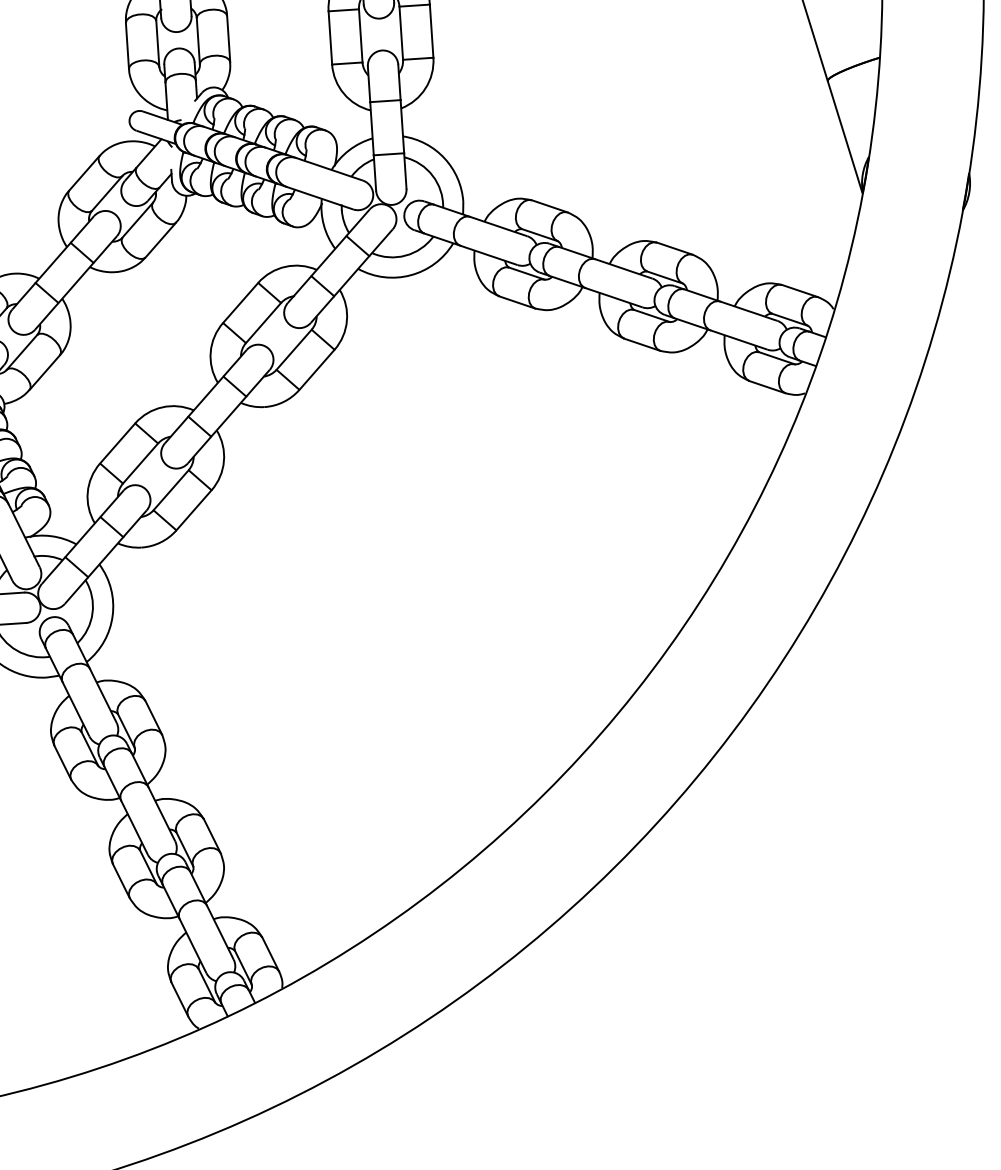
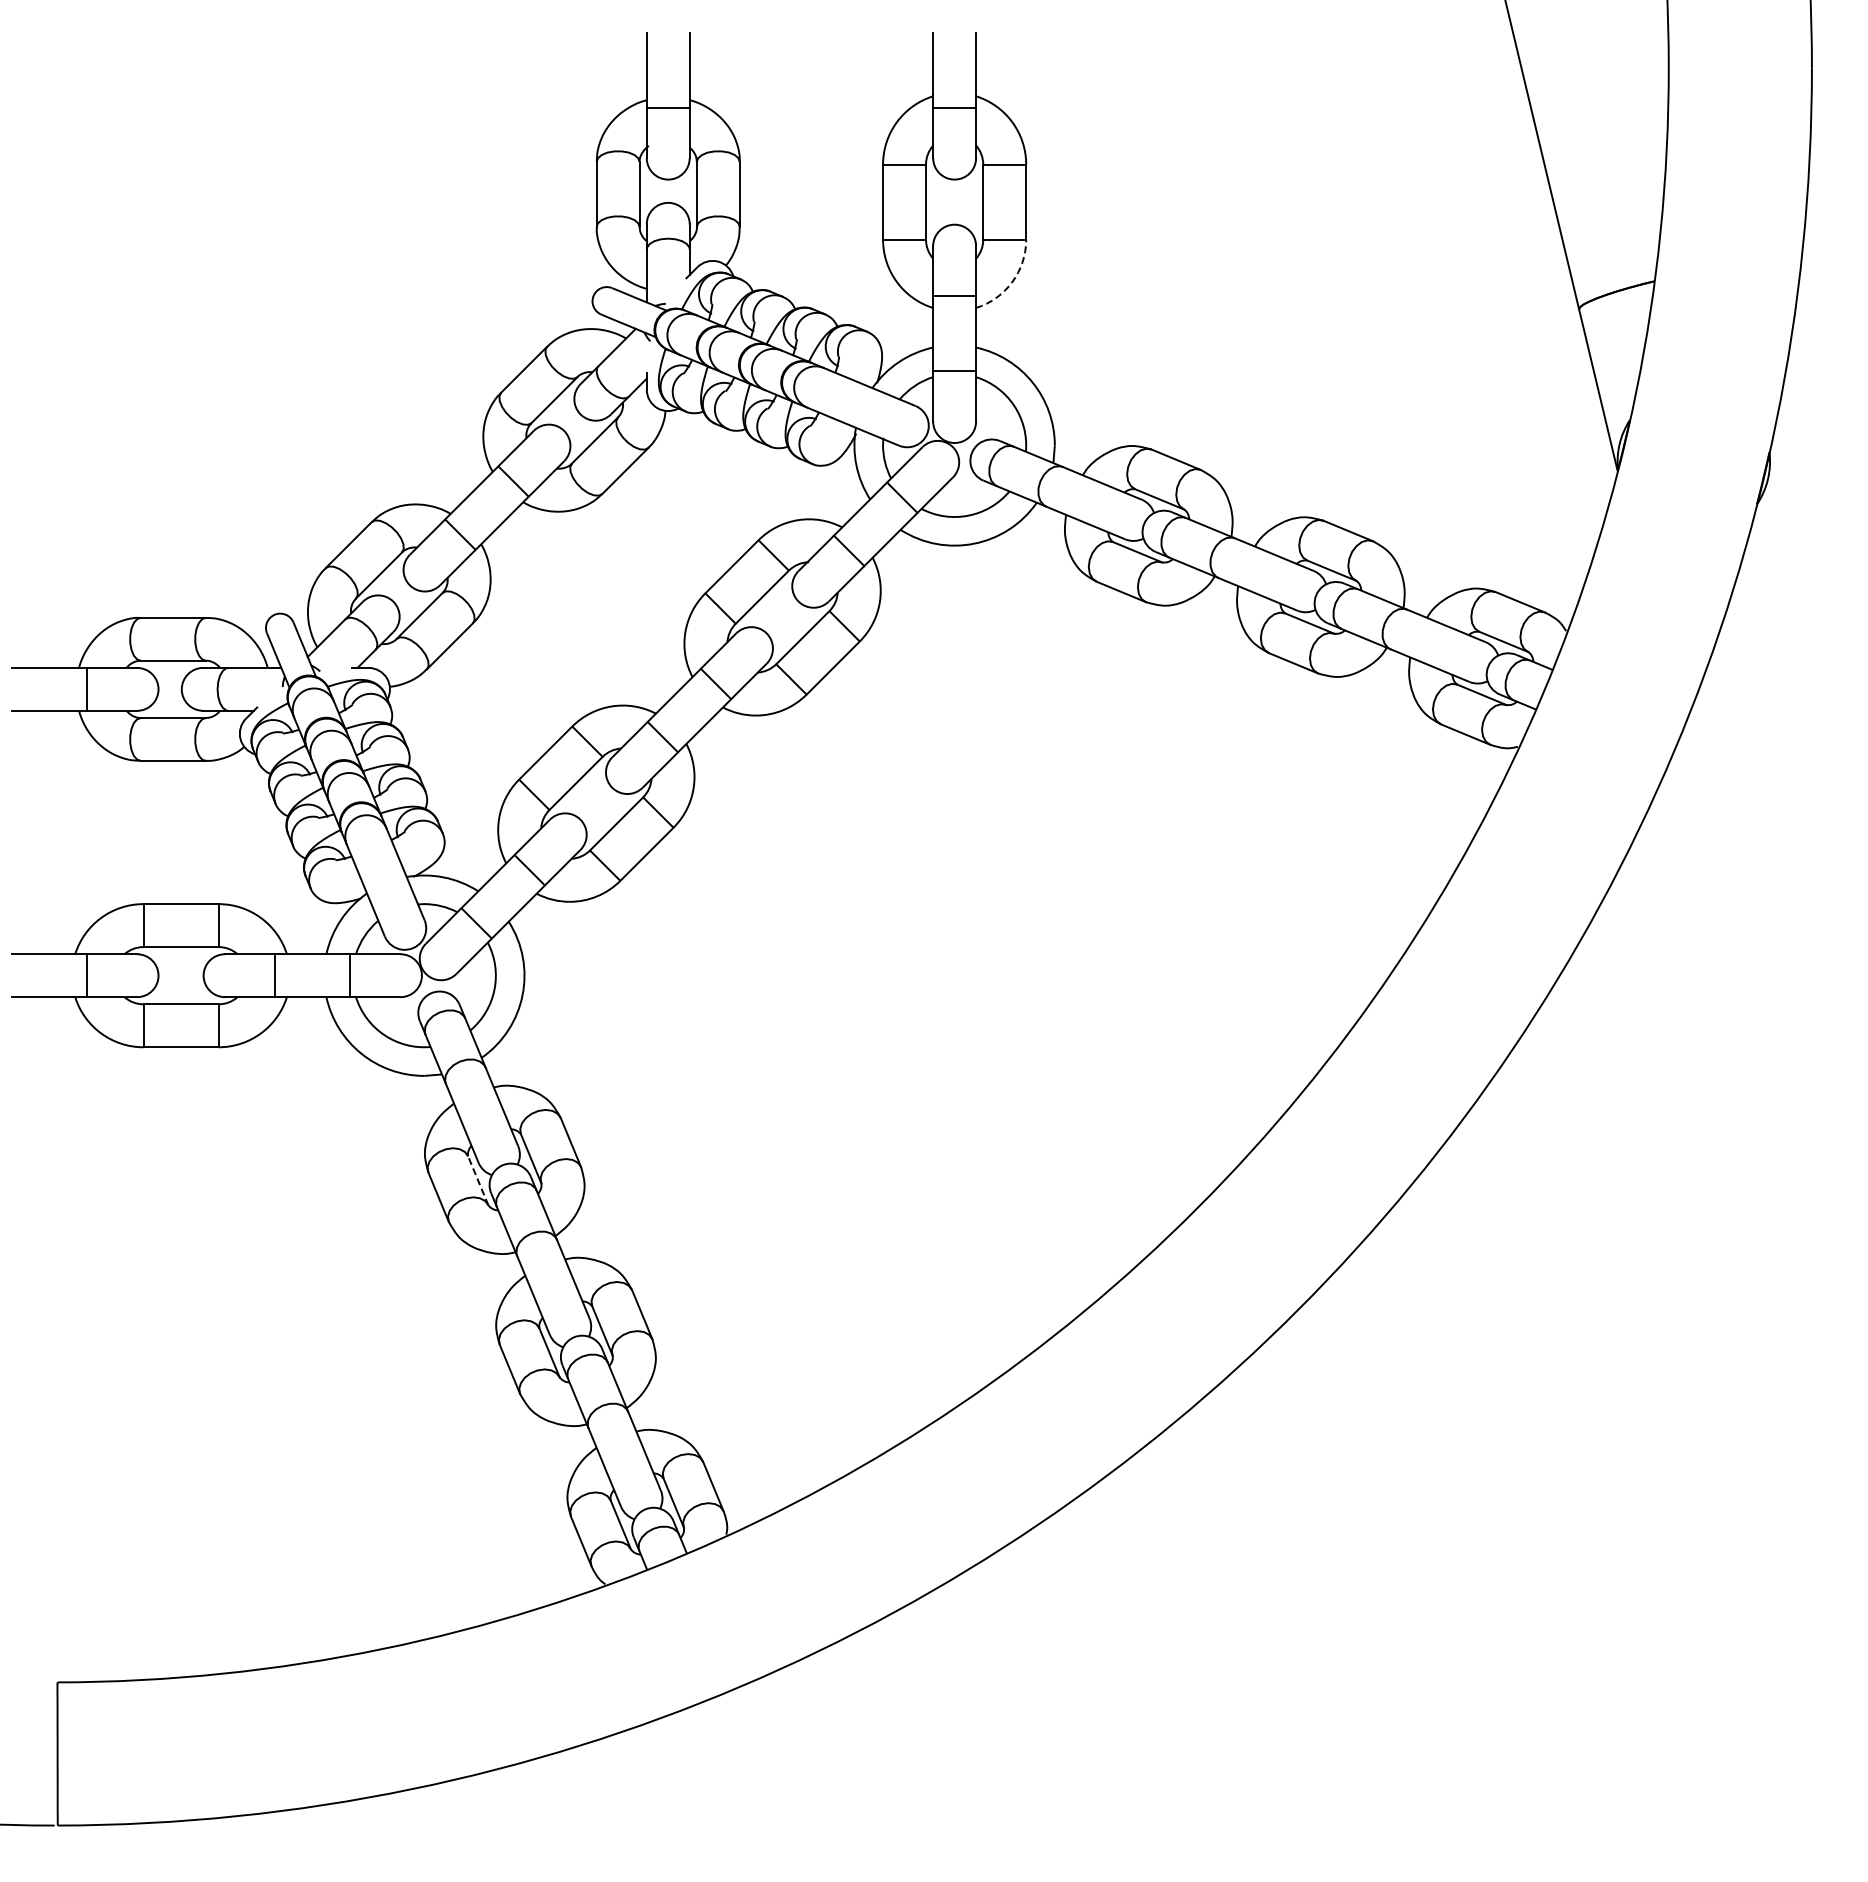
arc: (425, 88) -> (1012, 282), solid -> dashed
line: (90, 748) -> (478, 1180), solid -> dashed

